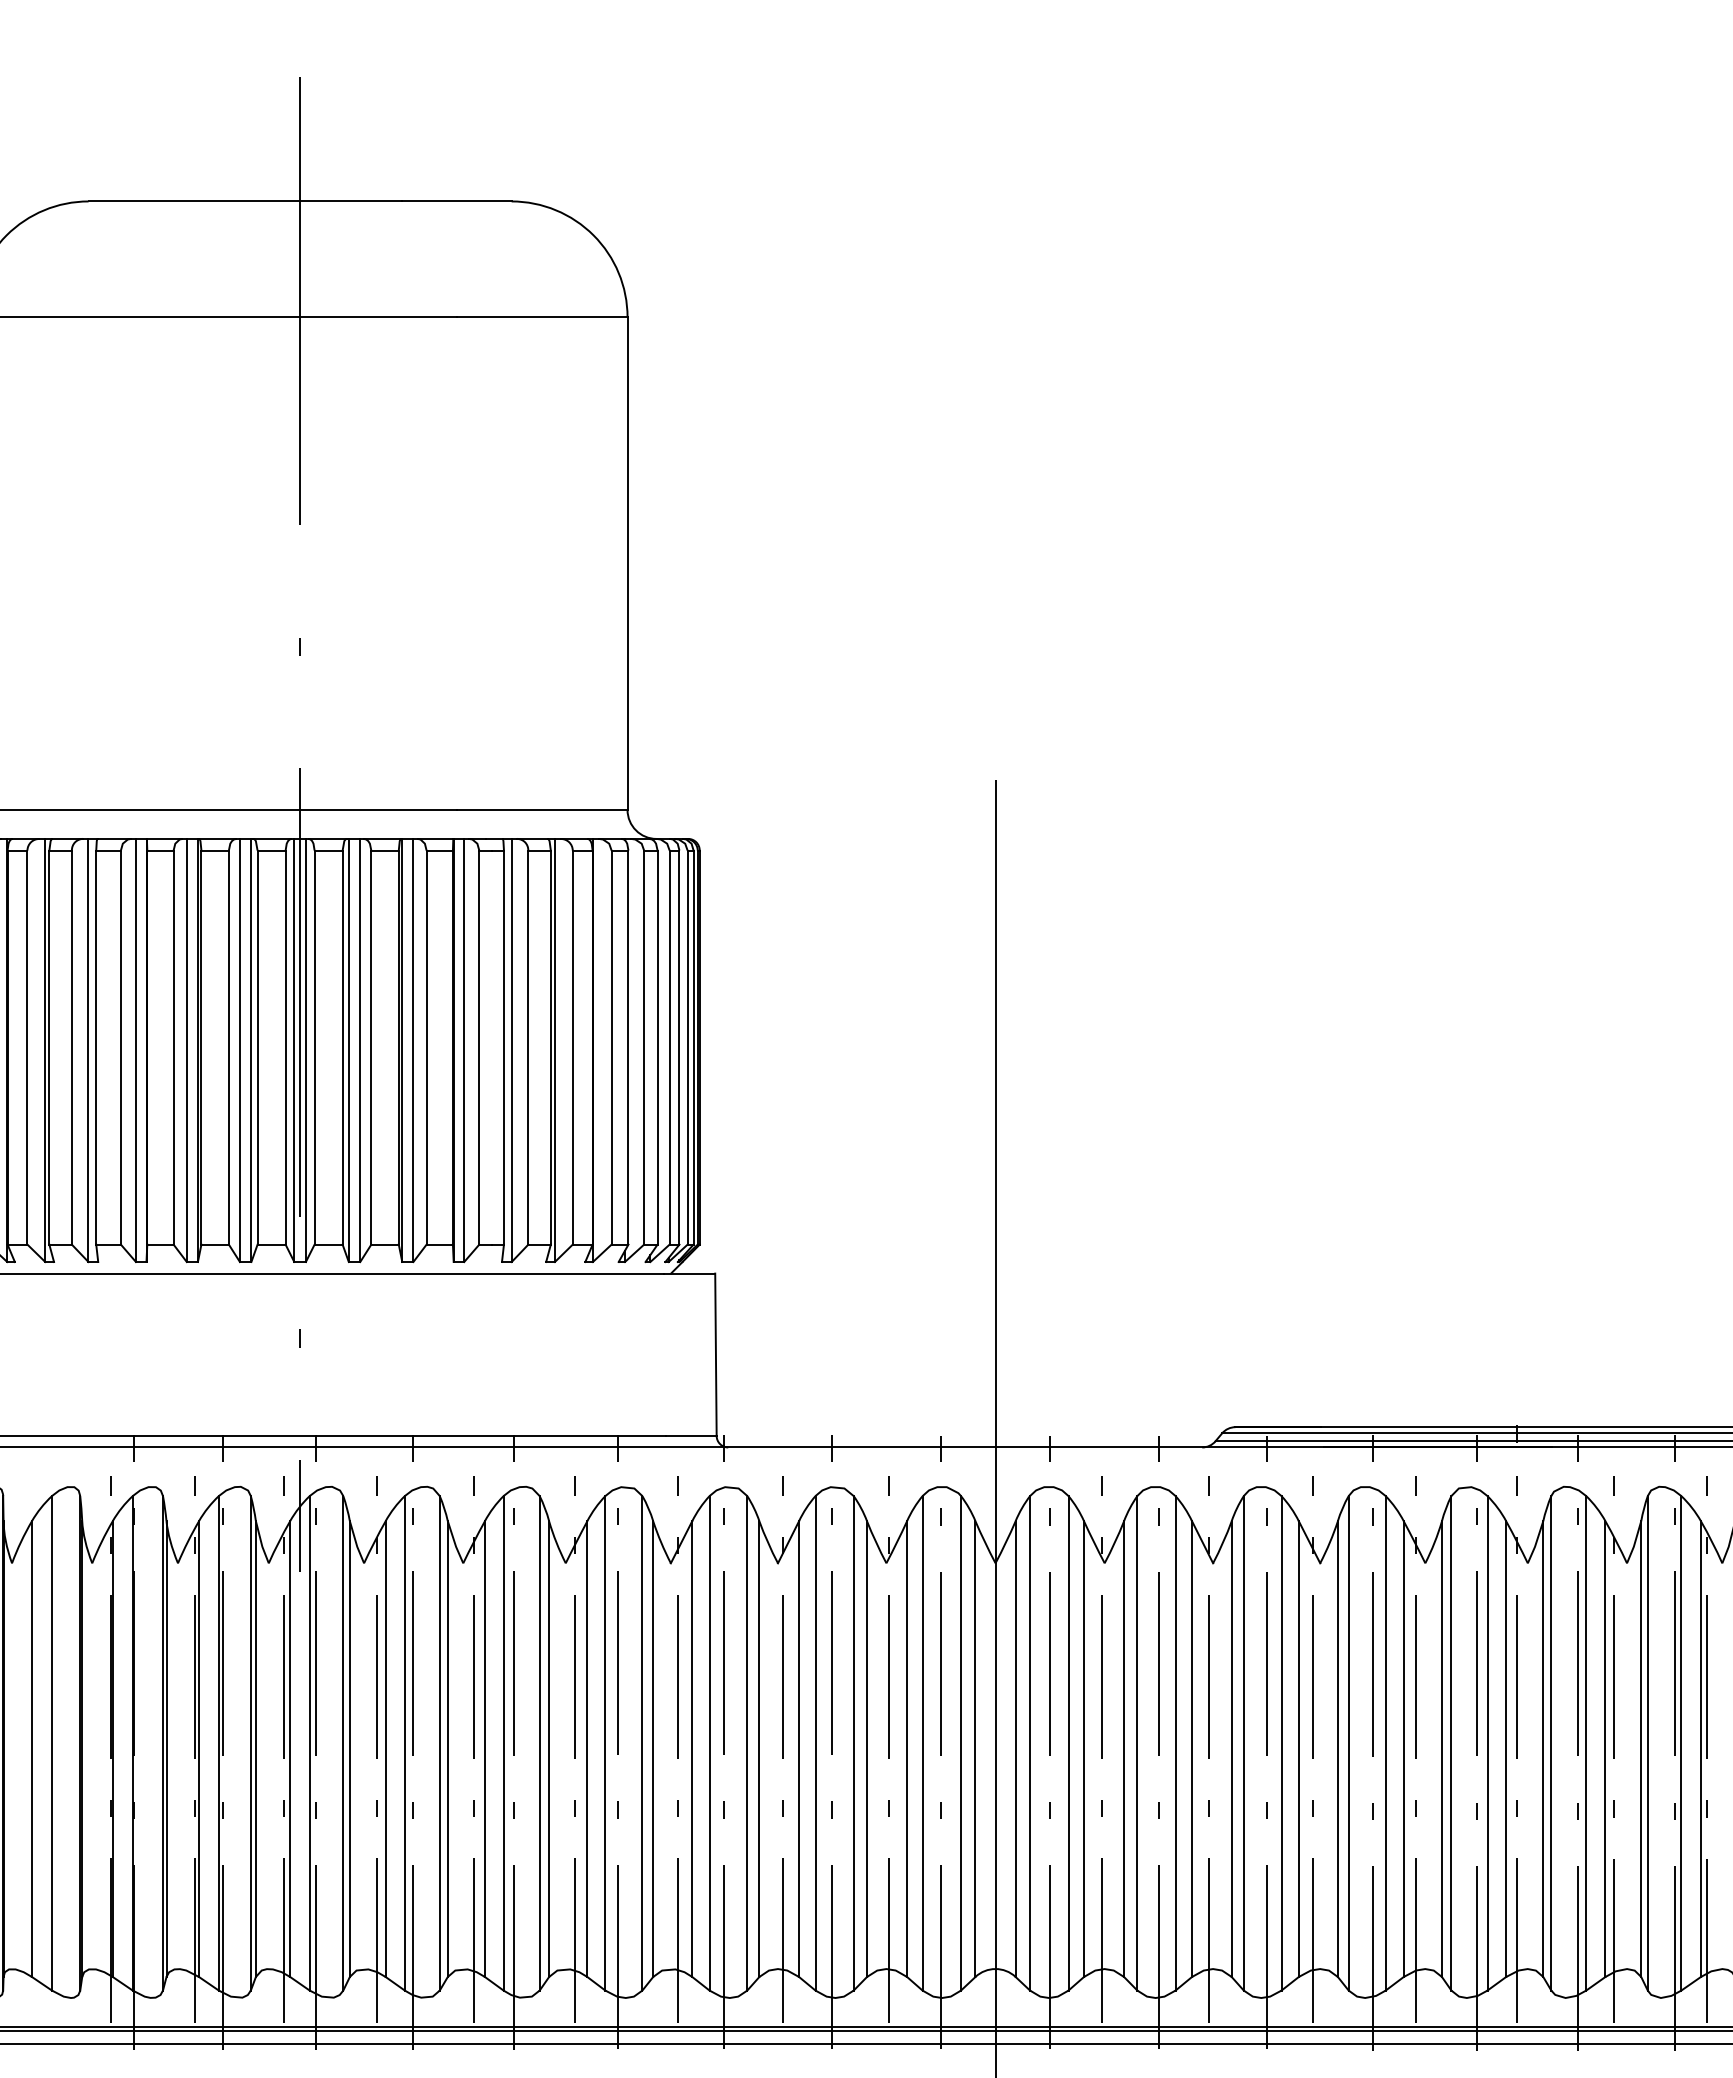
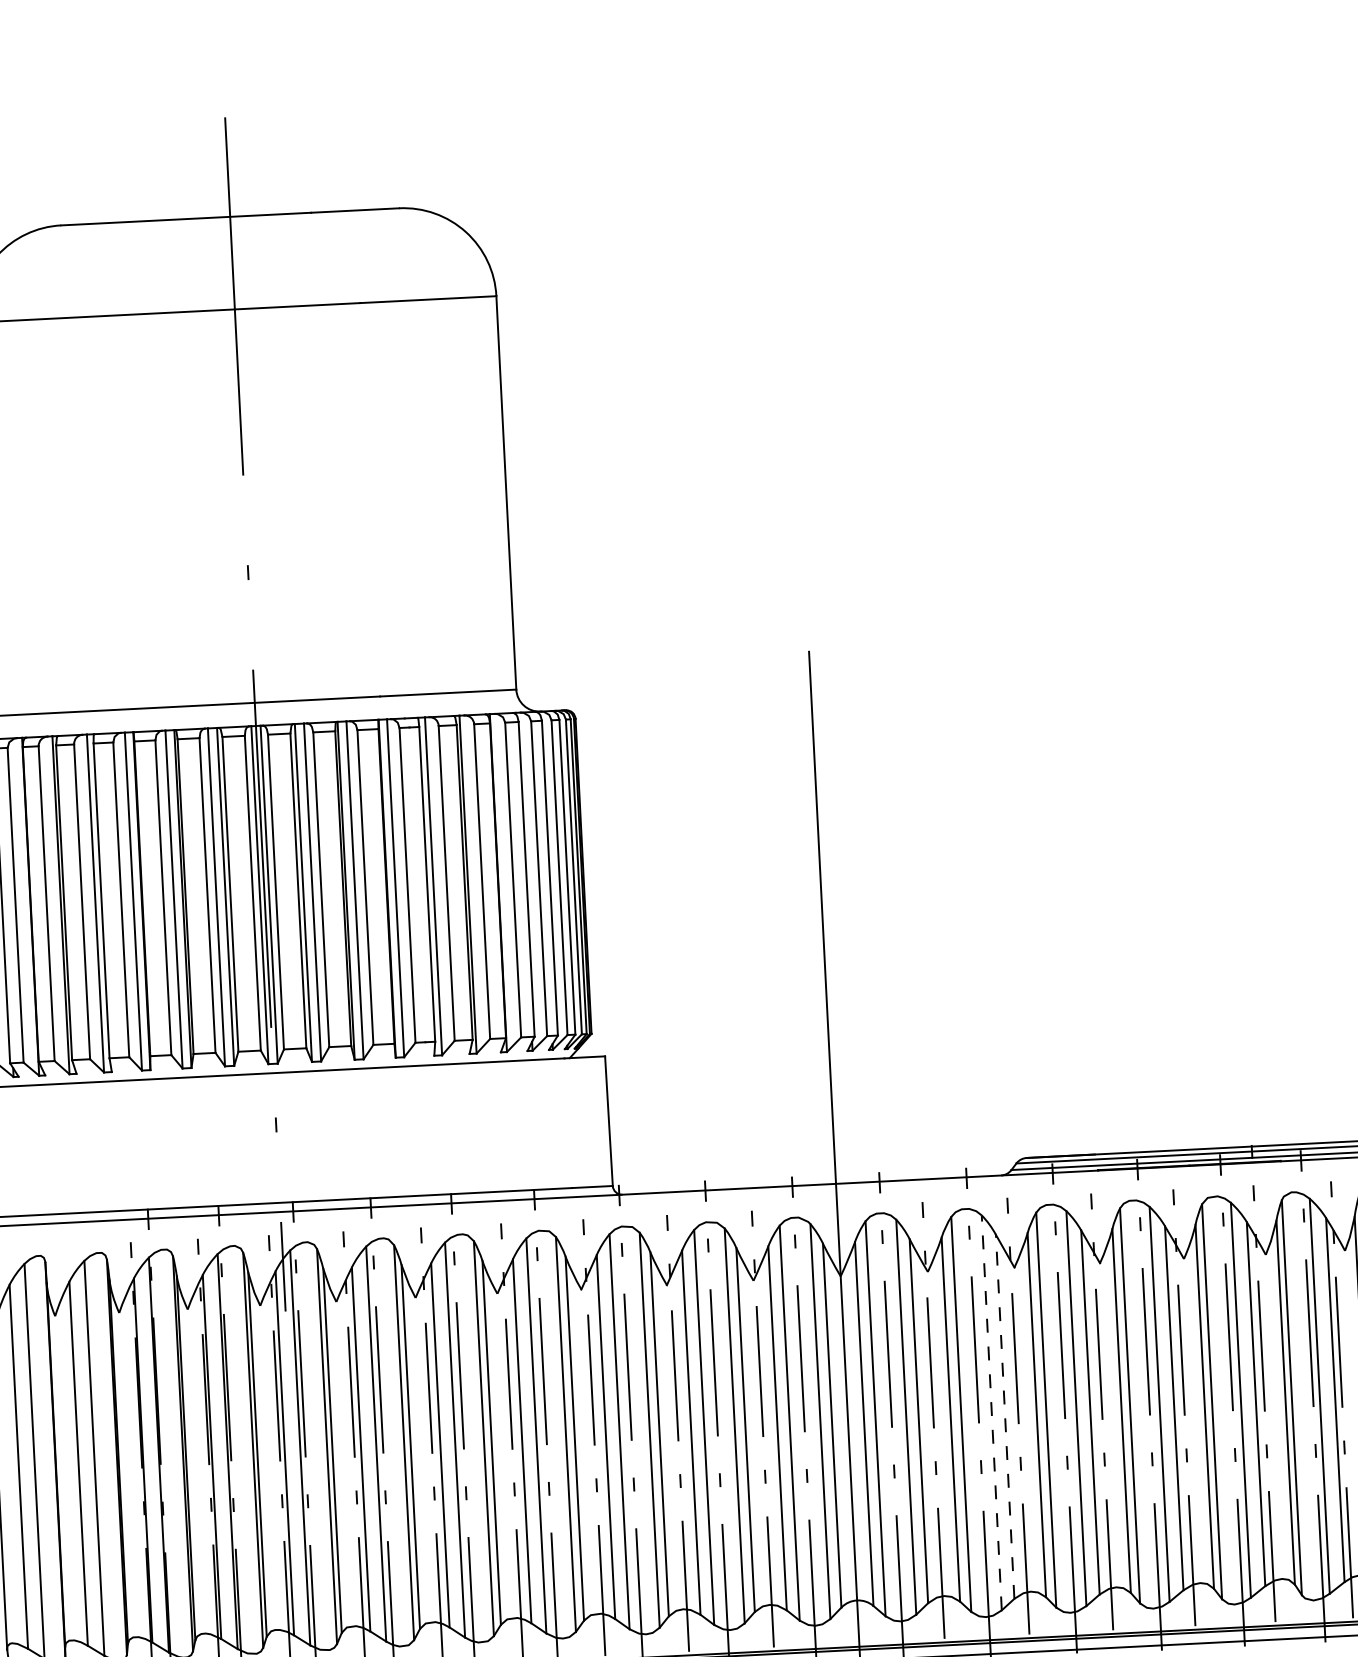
line: (1175, 1742) -> (991, 1412), solid -> dashed
line: (1192, 1749) -> (1005, 1417), solid -> dashed

